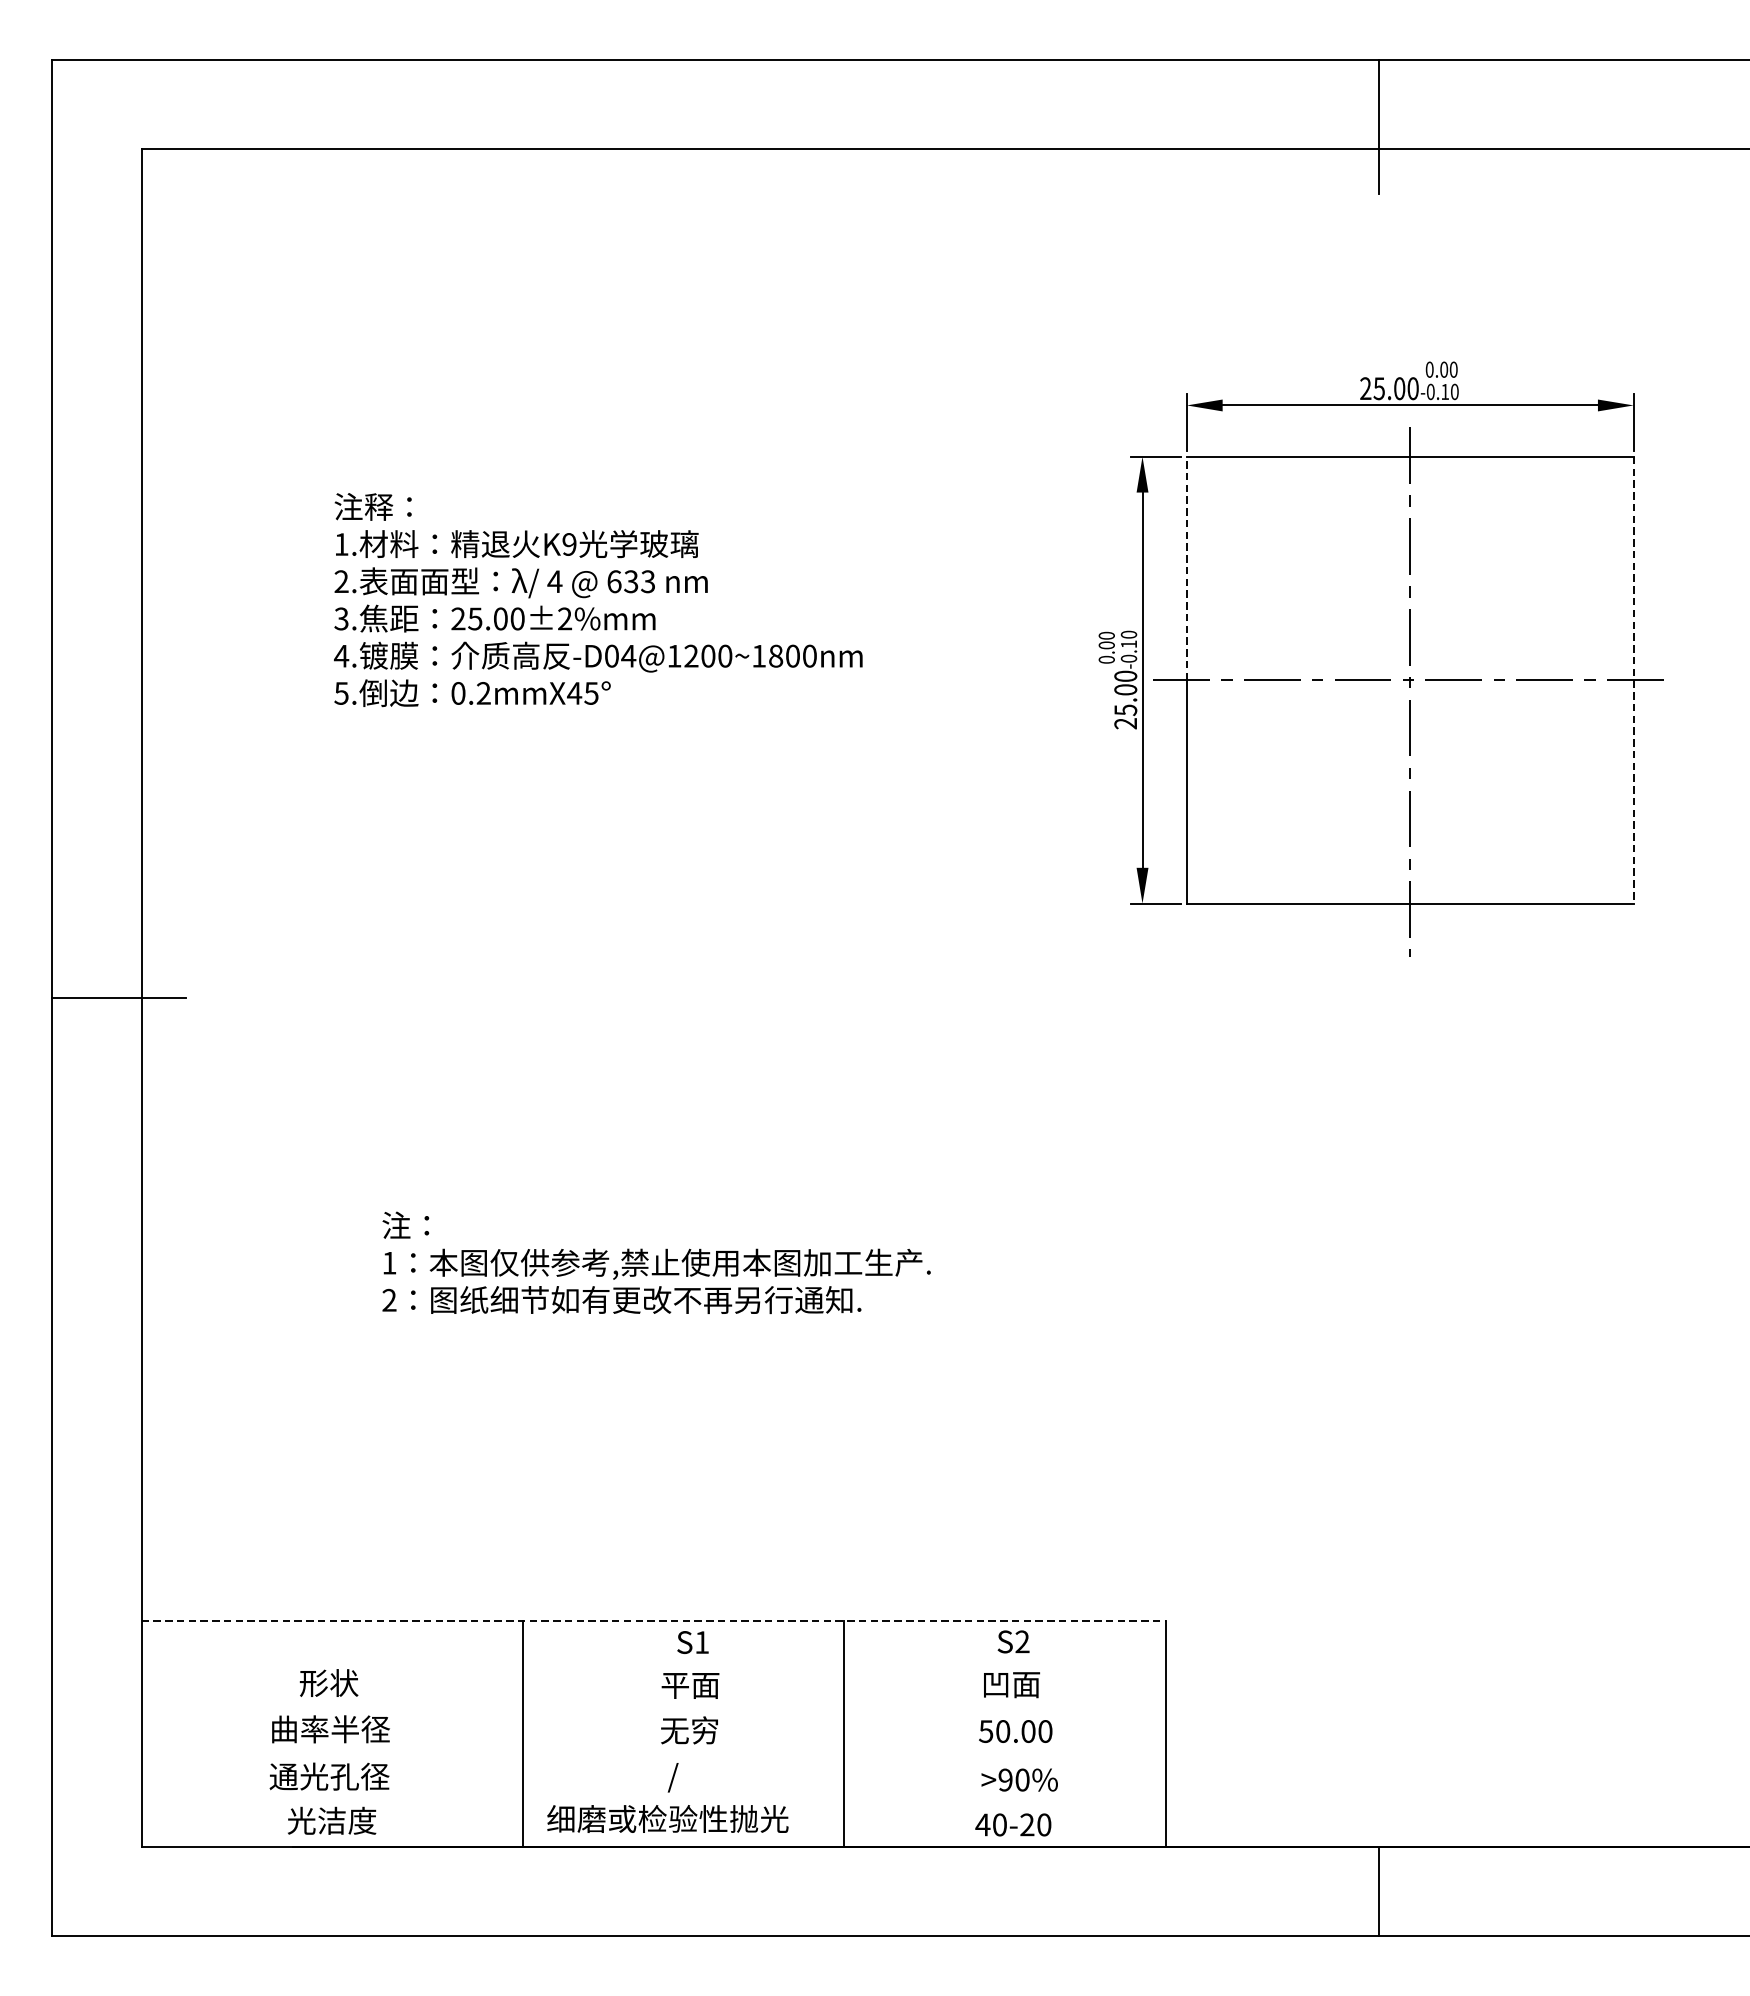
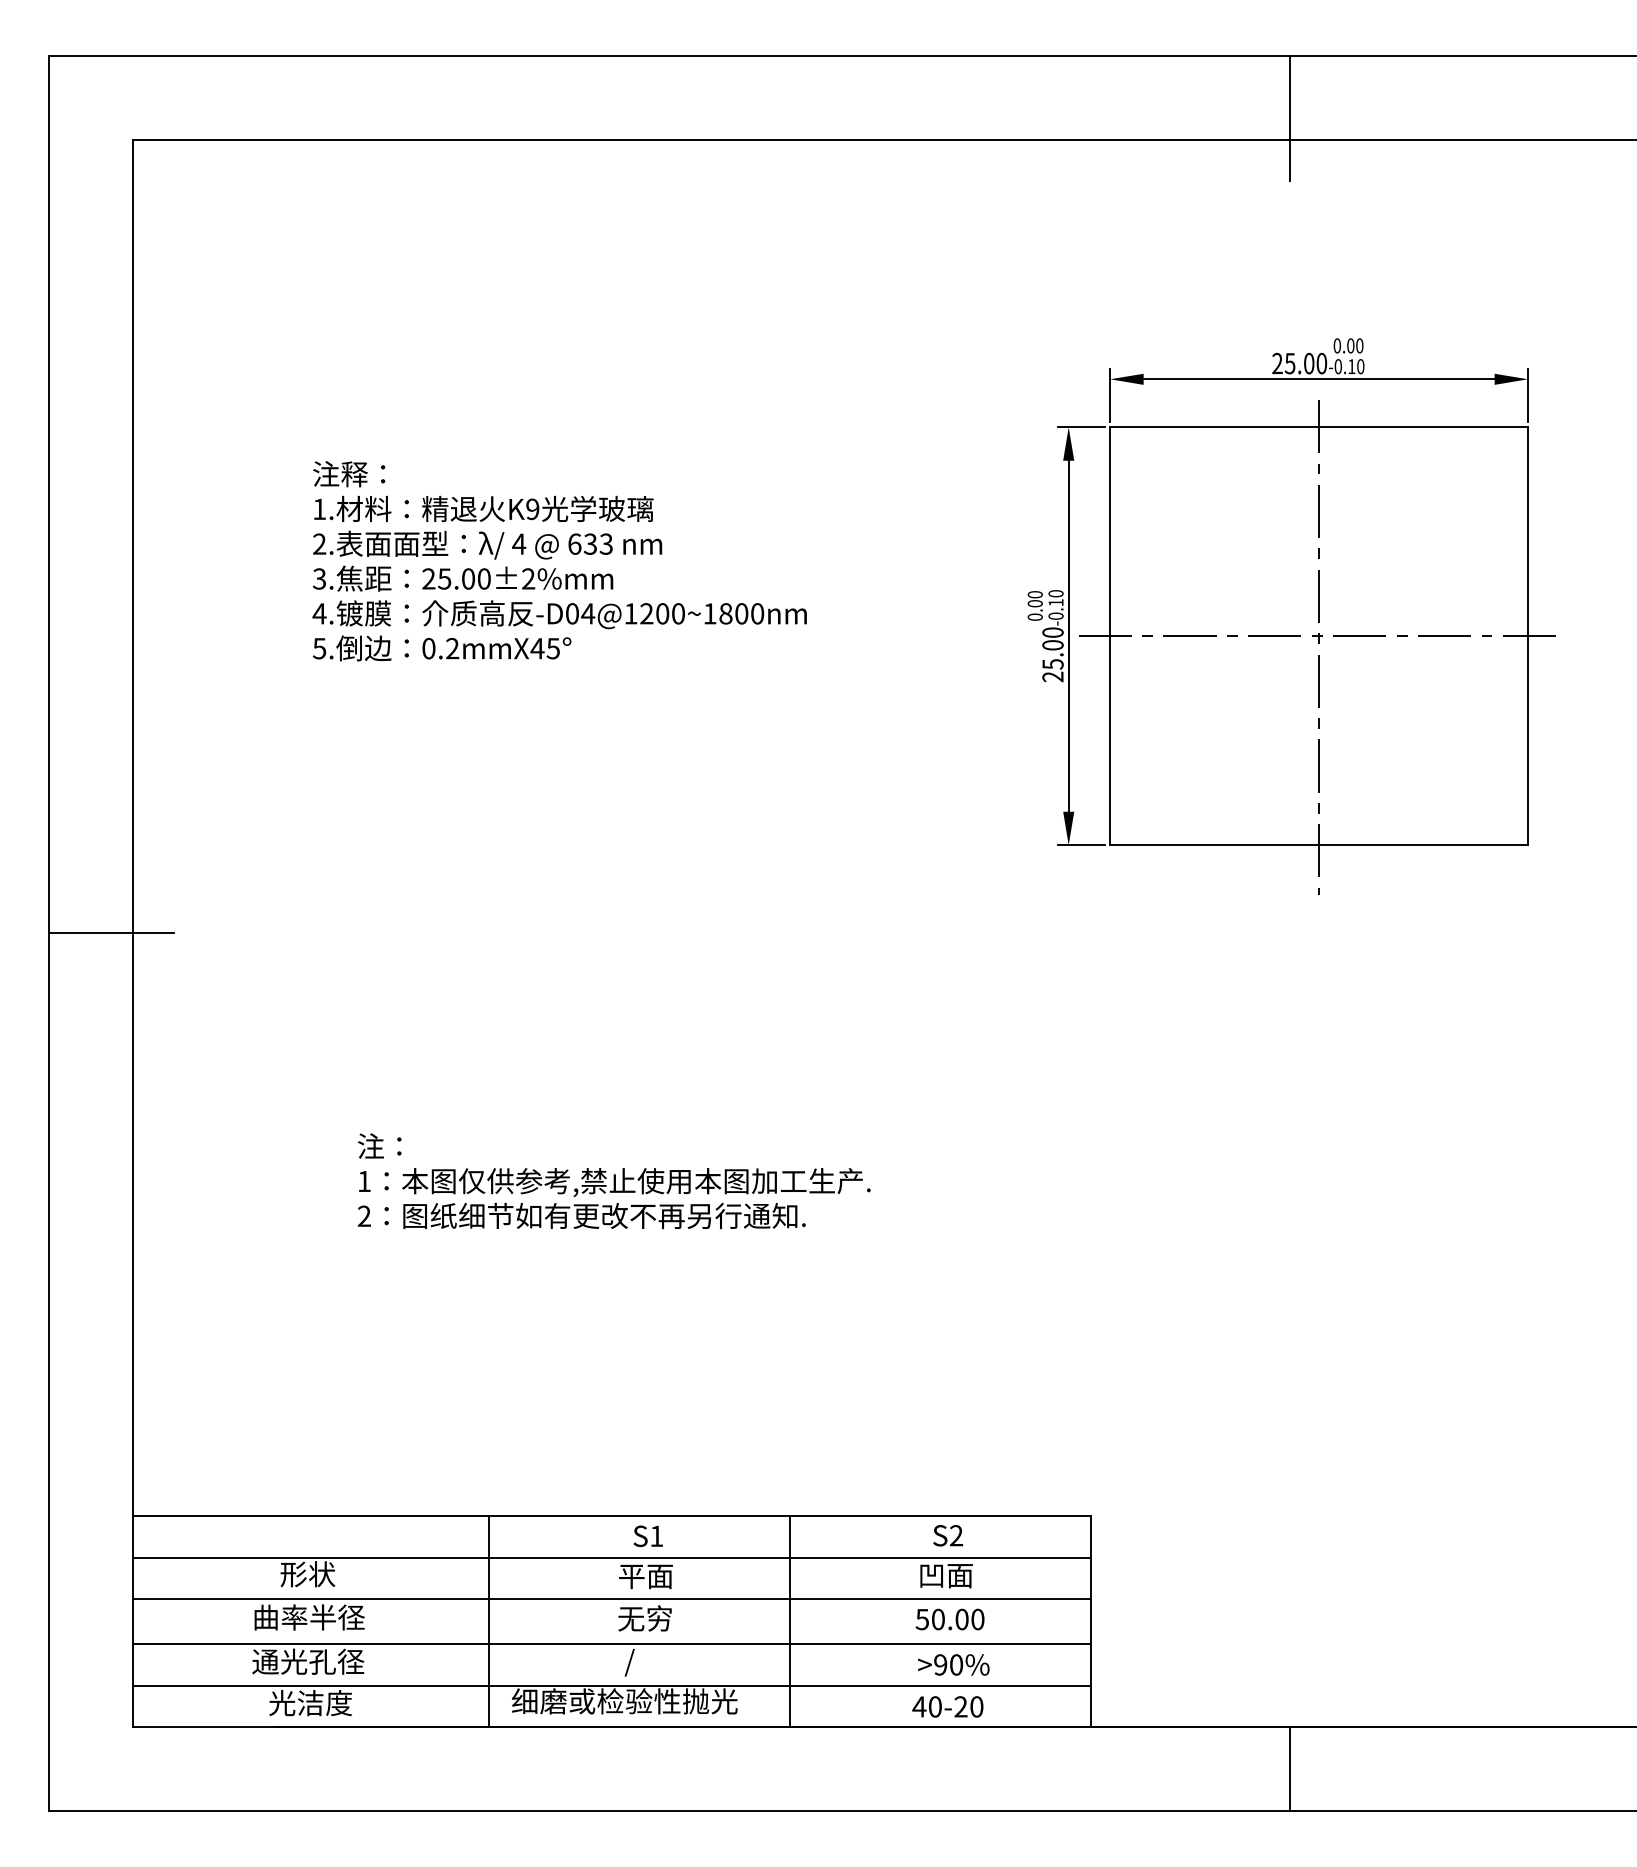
line: (1187, 568) -> (1110, 531), dashed -> solid
line: (1634, 680) -> (1528, 636), dashed -> solid
line: (654, 1620) -> (612, 1515), dashed -> solid
line: (653, 1665) -> (611, 1557), added
line: (653, 1709) -> (611, 1598), added
line: (653, 1757) -> (611, 1643), added
line: (653, 1802) -> (611, 1685), added

